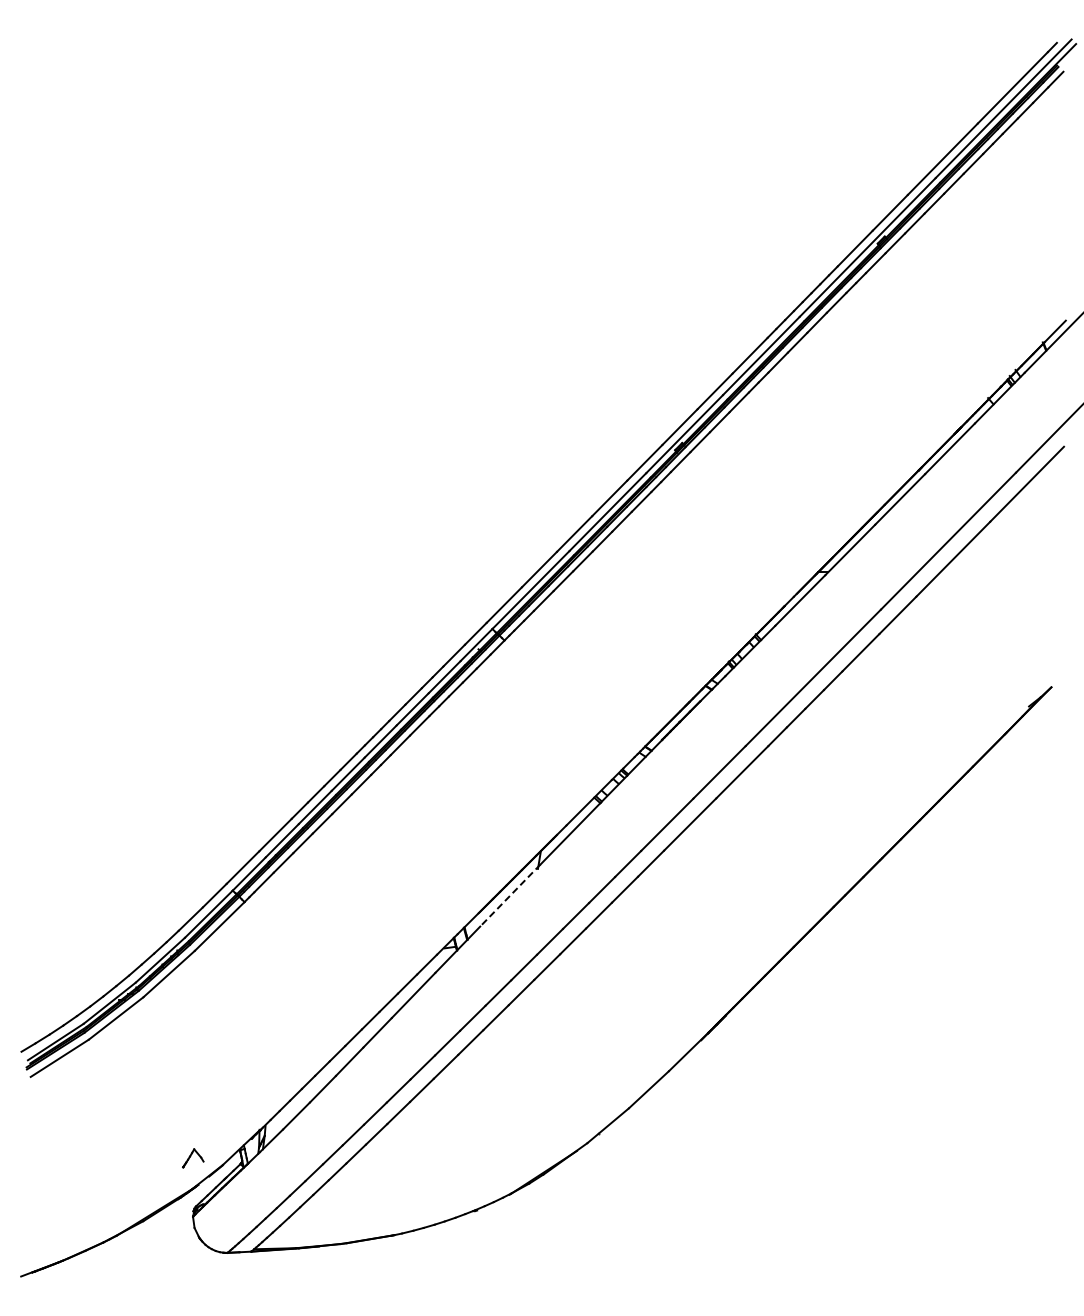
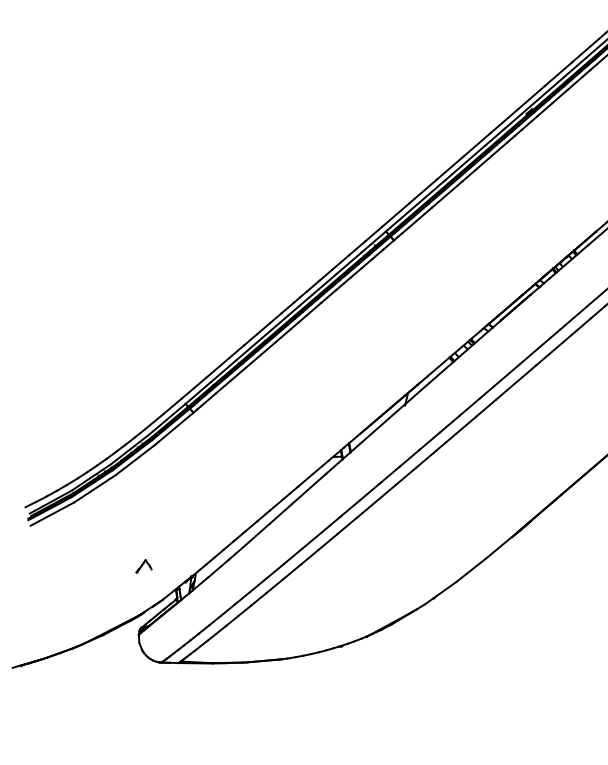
line: (510, 895) -> (383, 423), dashed -> solid
part: (193, 1158) -> (144, 566), moved

